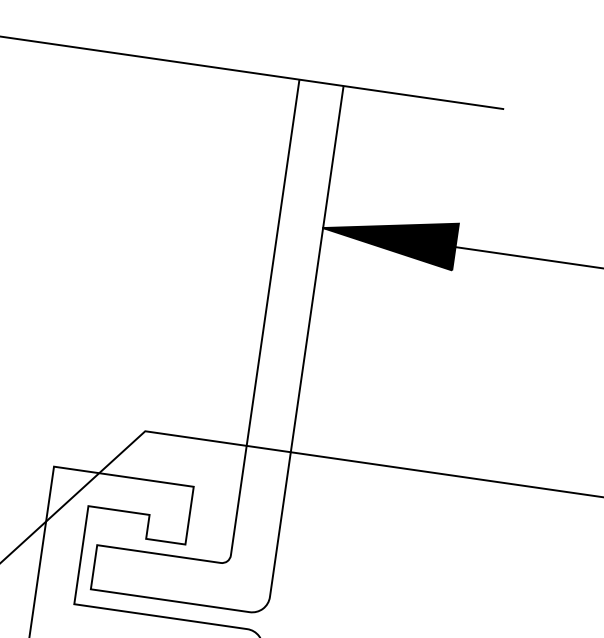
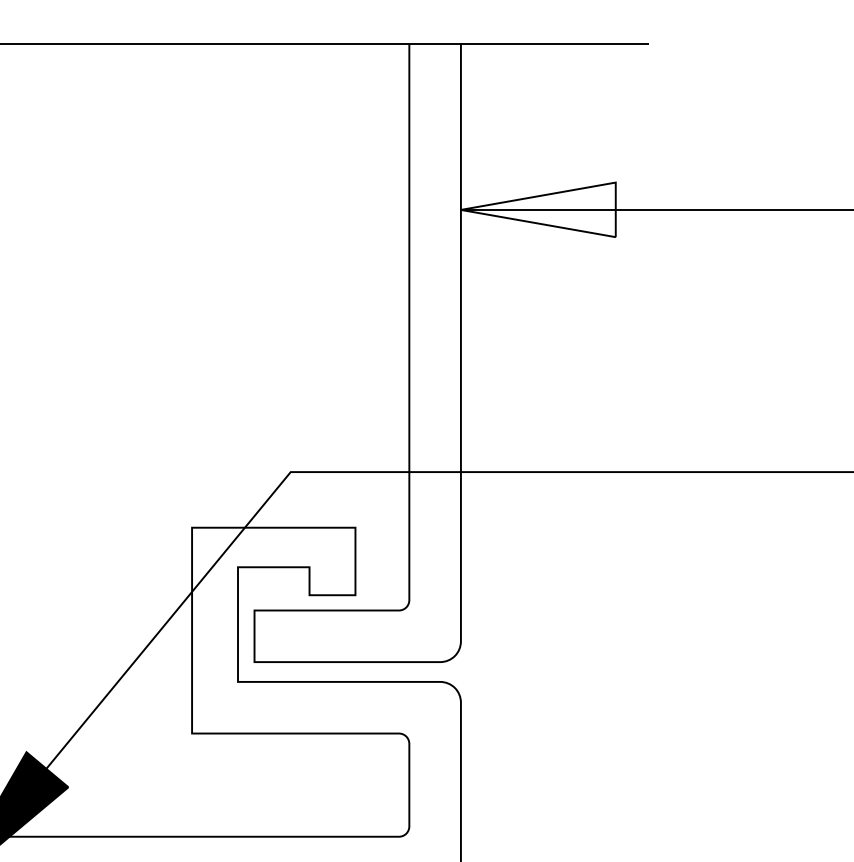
fill: (388, 237) -> (537, 209), removed

